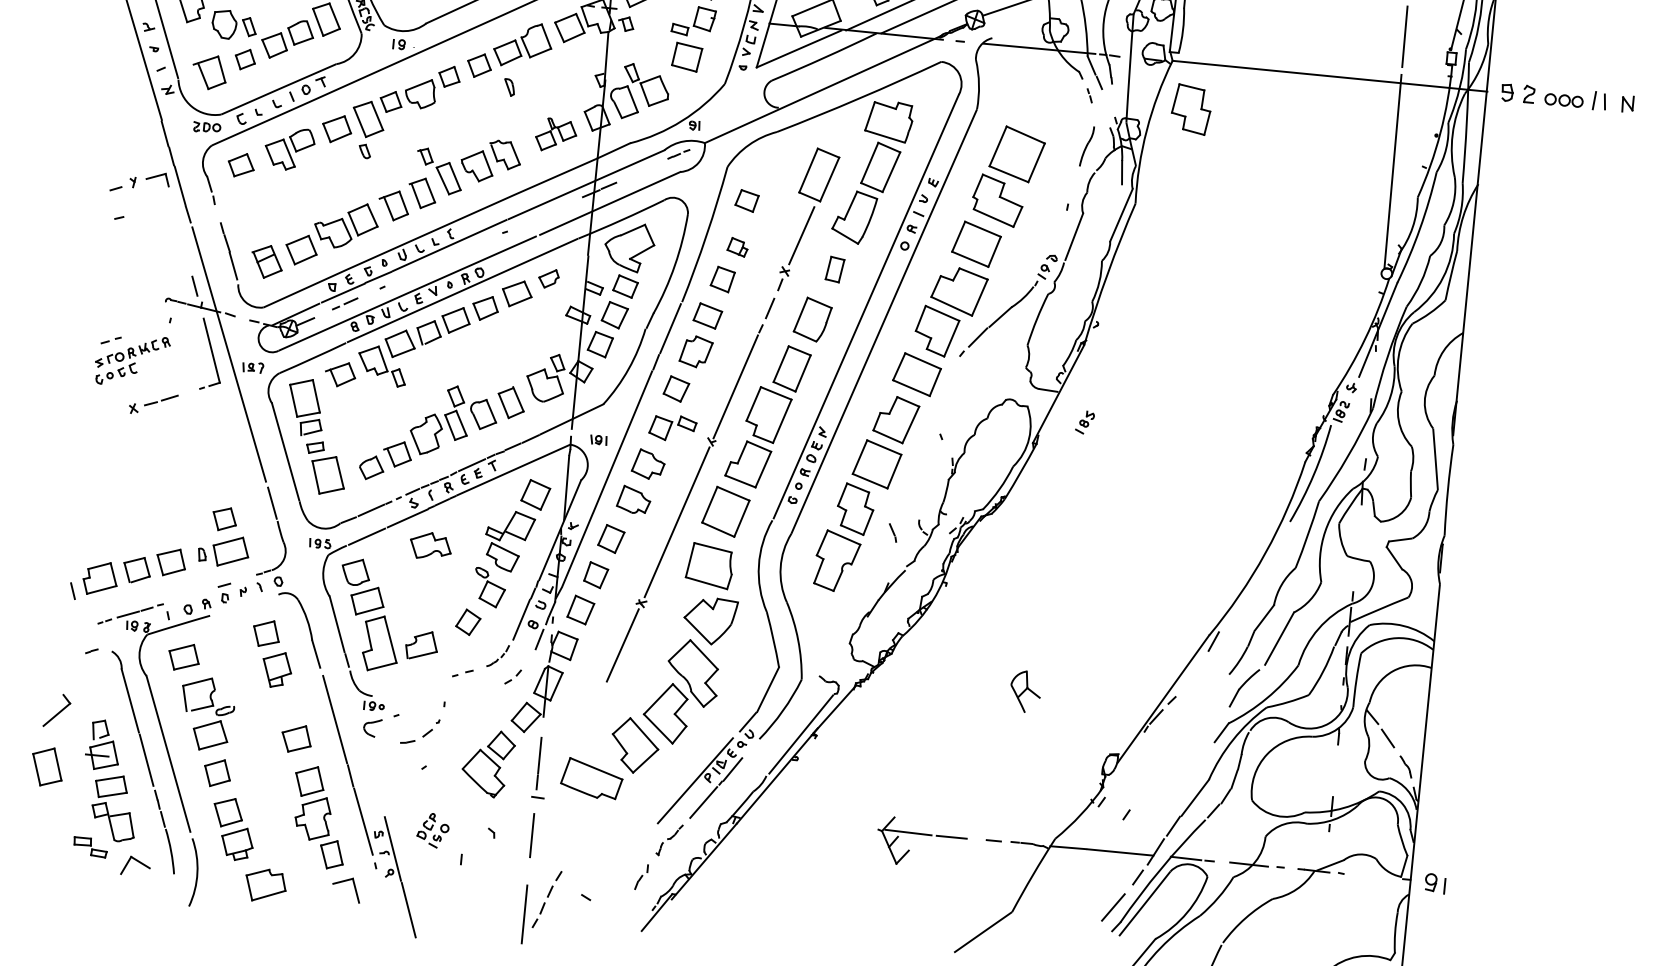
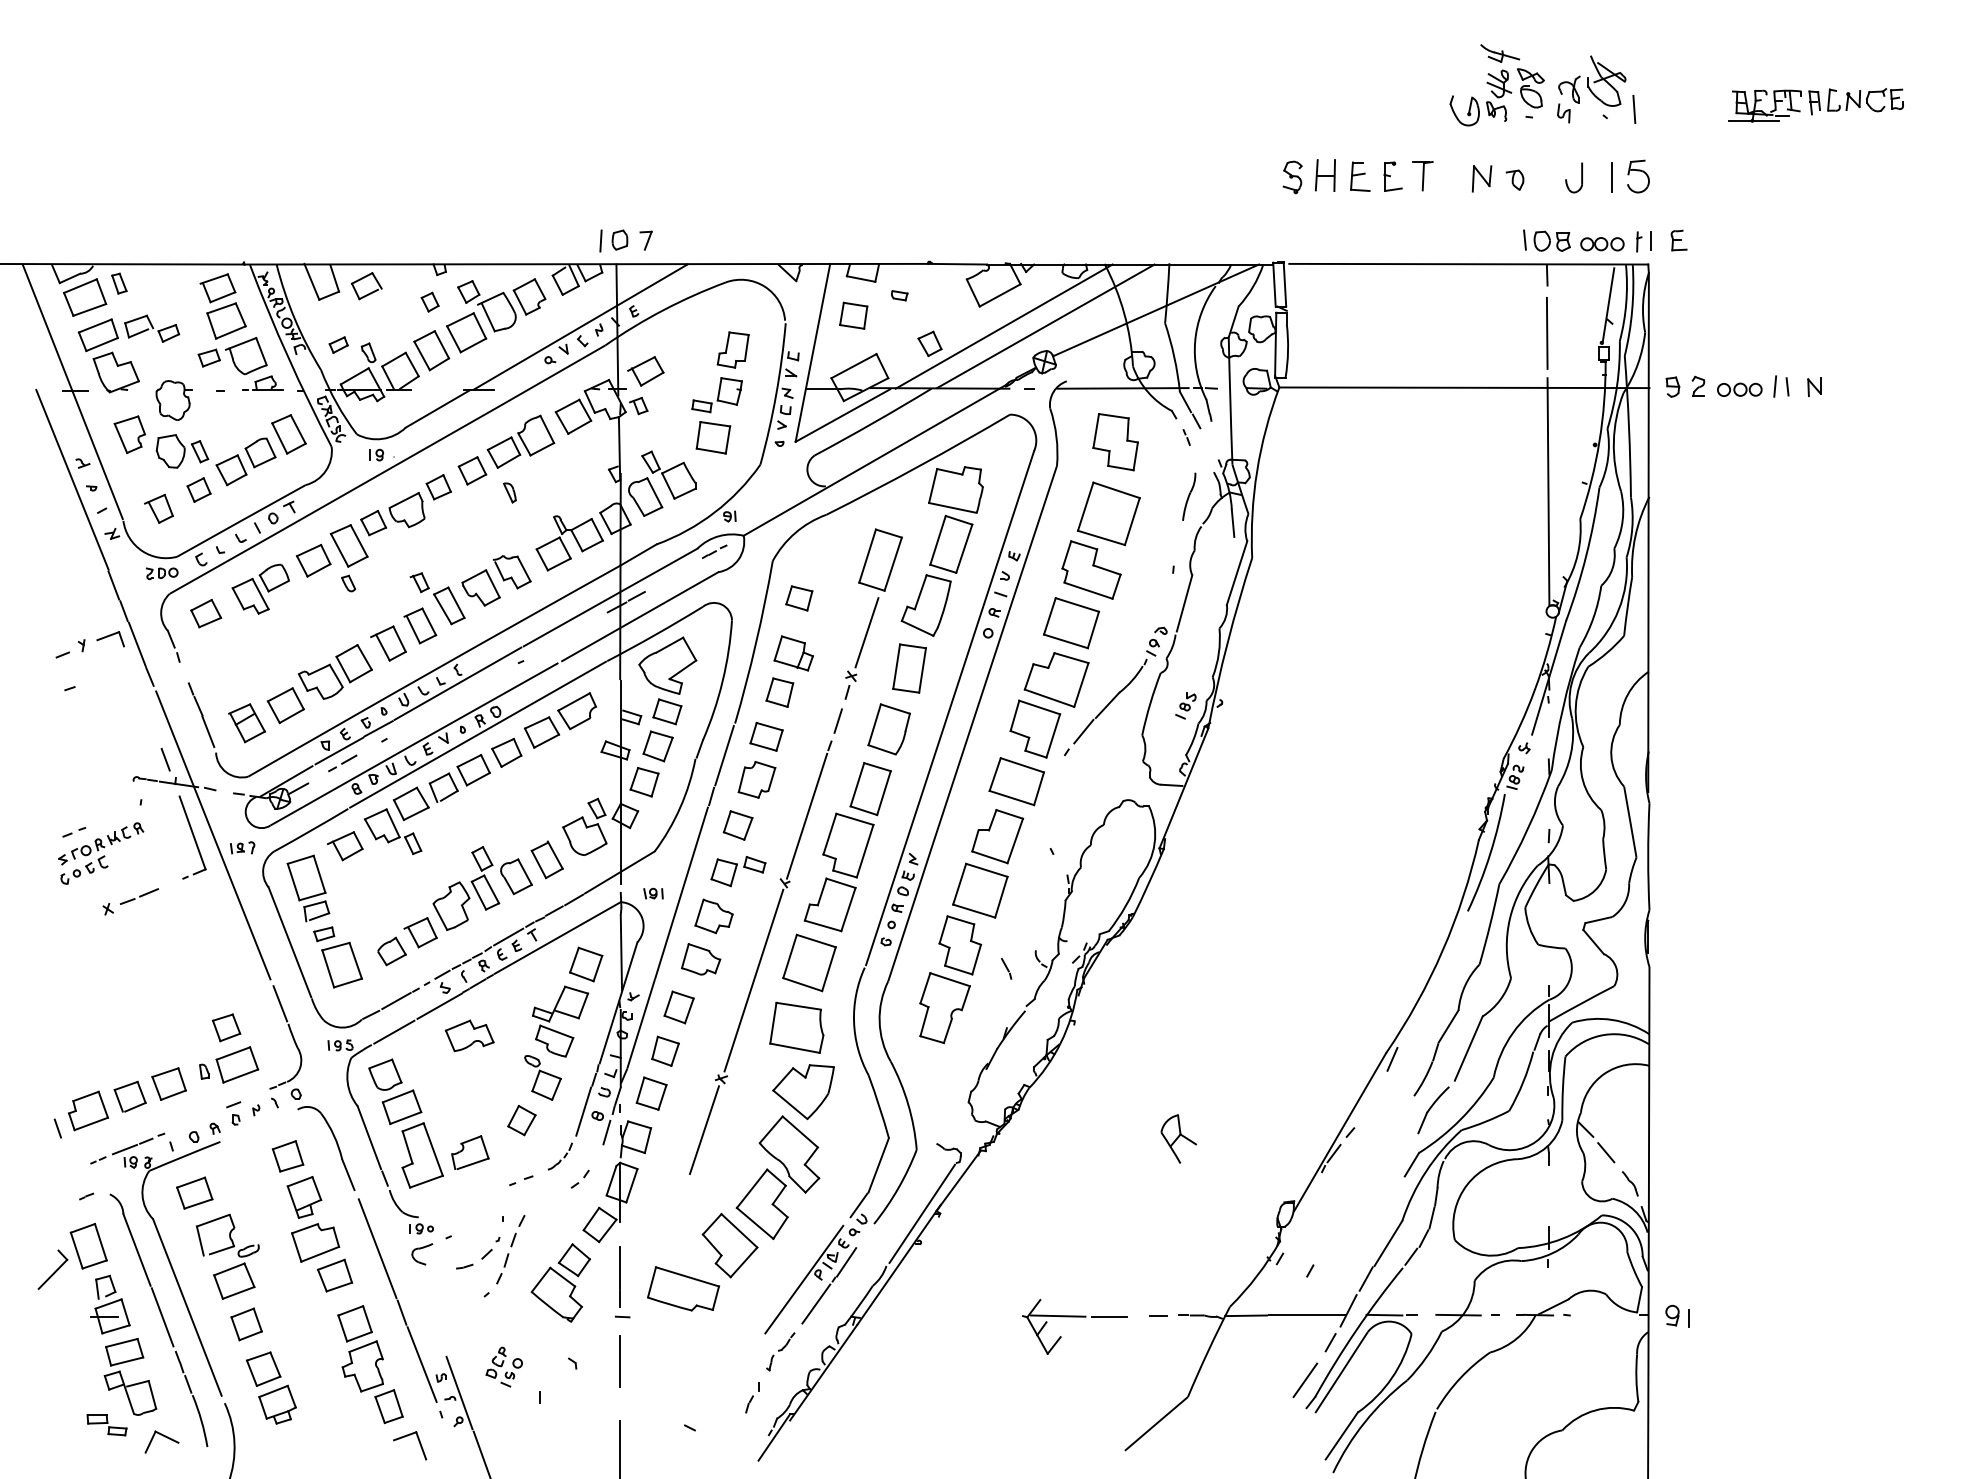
part: (209, 71) -> (158, 508), size x0.71
part: (1191, 109) -> (1115, 442), moved
part: (556, 135) -> (569, 543), size x1.43
part: (737, 247) -> (793, 653), size x1.67
part: (835, 269) -> (909, 668), size x1.67
part: (549, 278) -> (577, 711), size x1.67
part: (1084, 422) -> (1185, 705), moved
part: (47, 767) -> (88, 1246), moved
part: (265, 885) -> (315, 1242), moved
part: (546, 899) -> (510, 1249), moved

